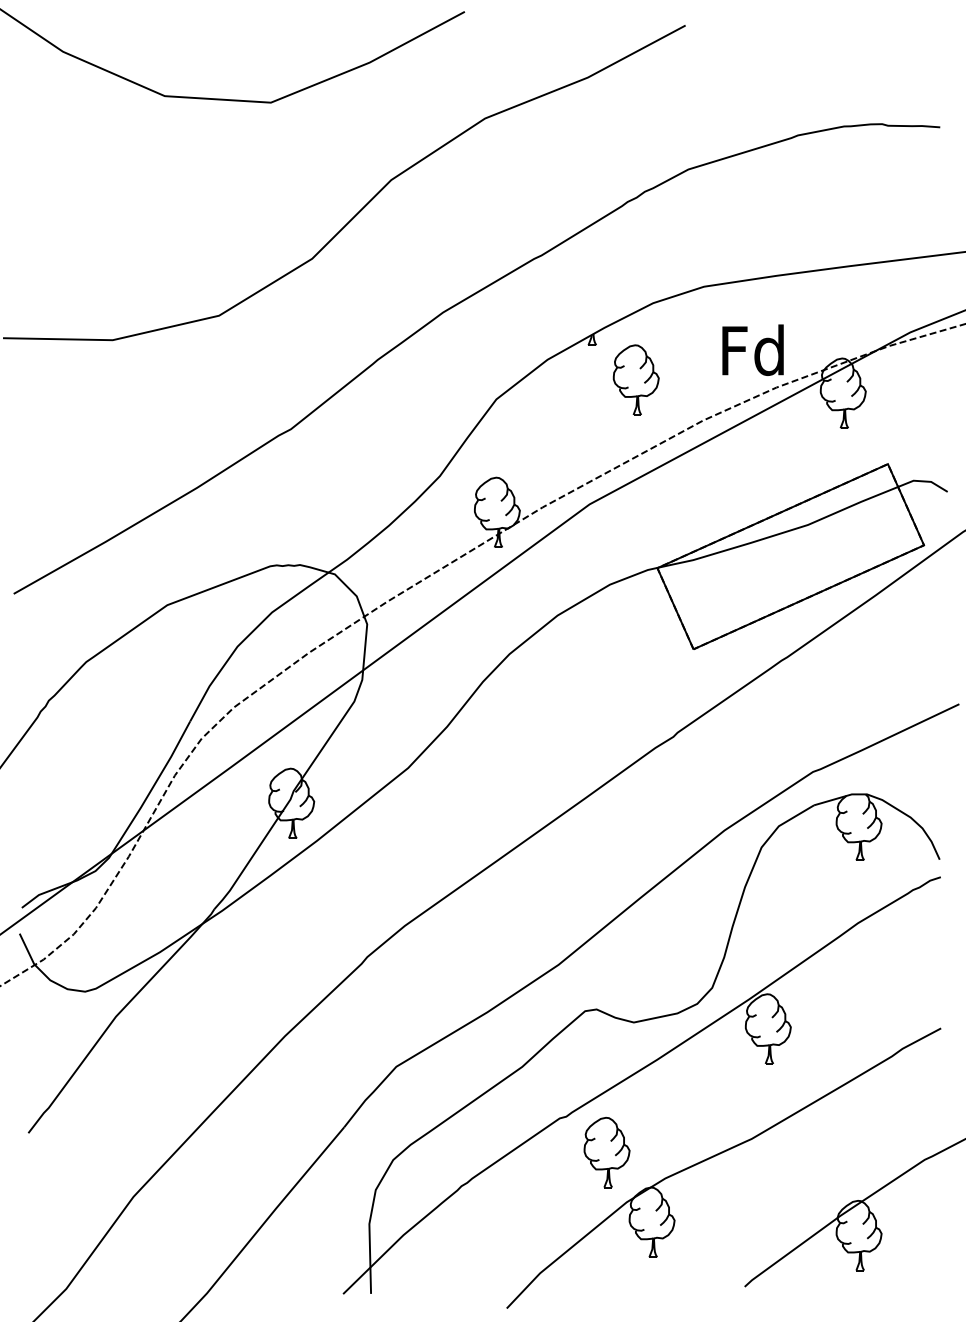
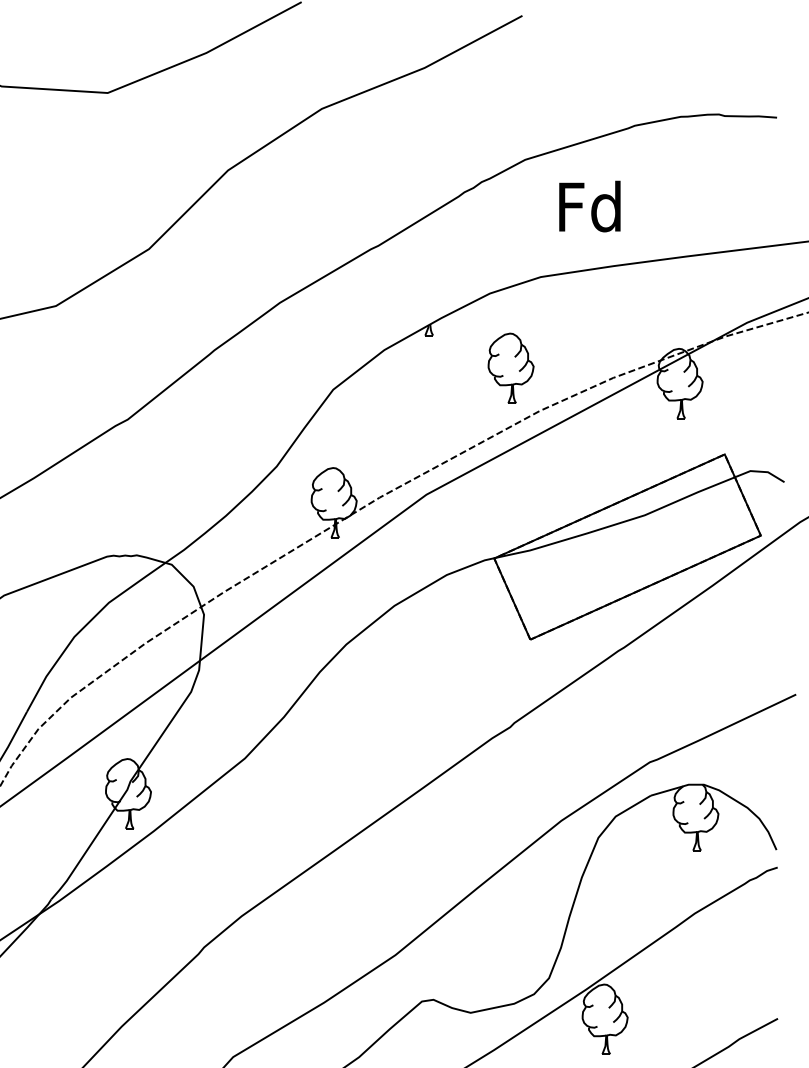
text: (752, 349) -> (589, 205), moved
part: (635, 379) -> (510, 367), moved

